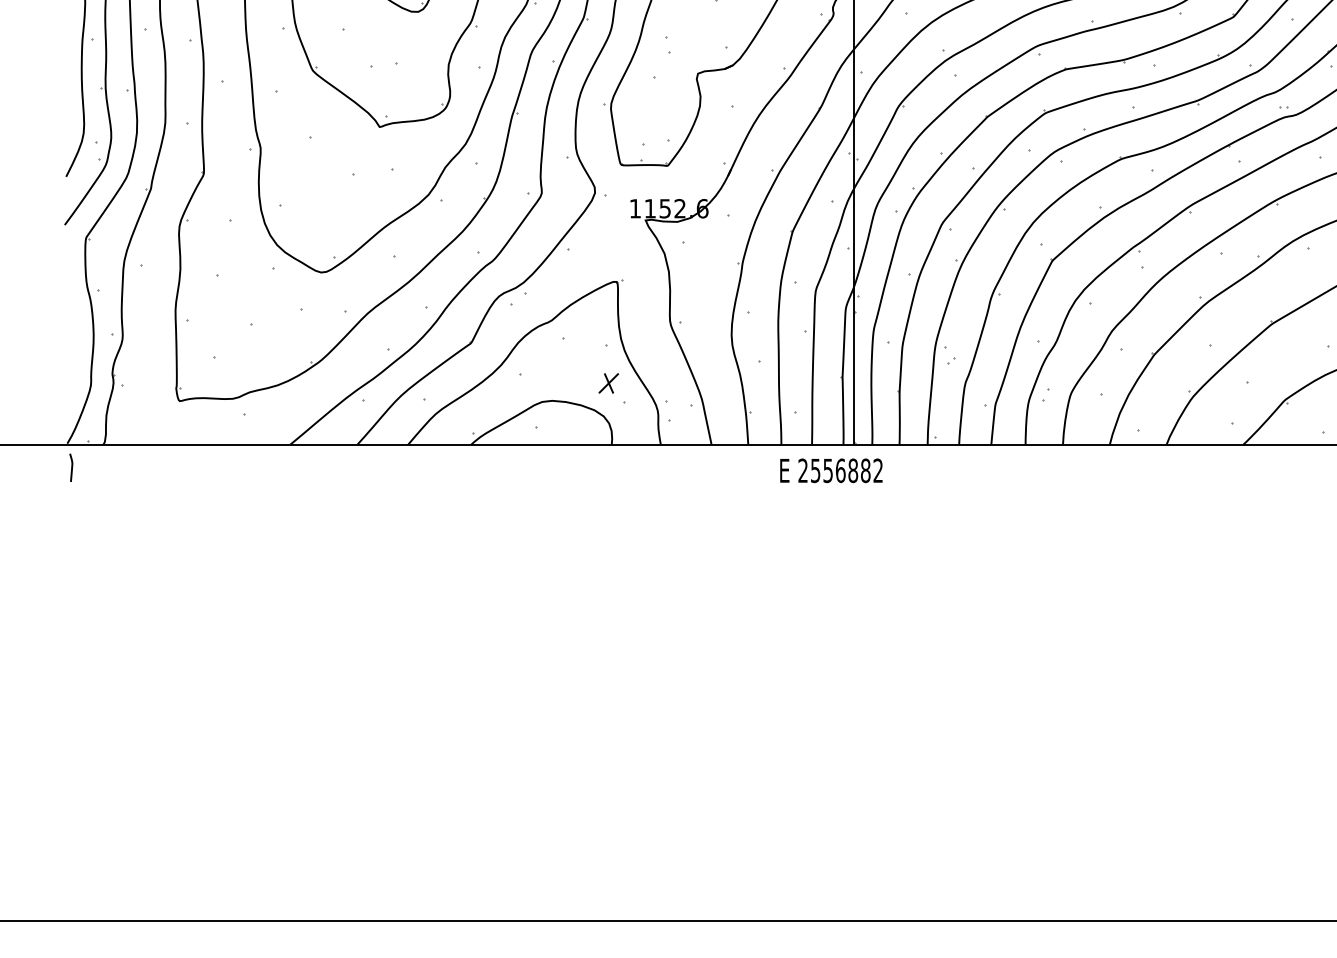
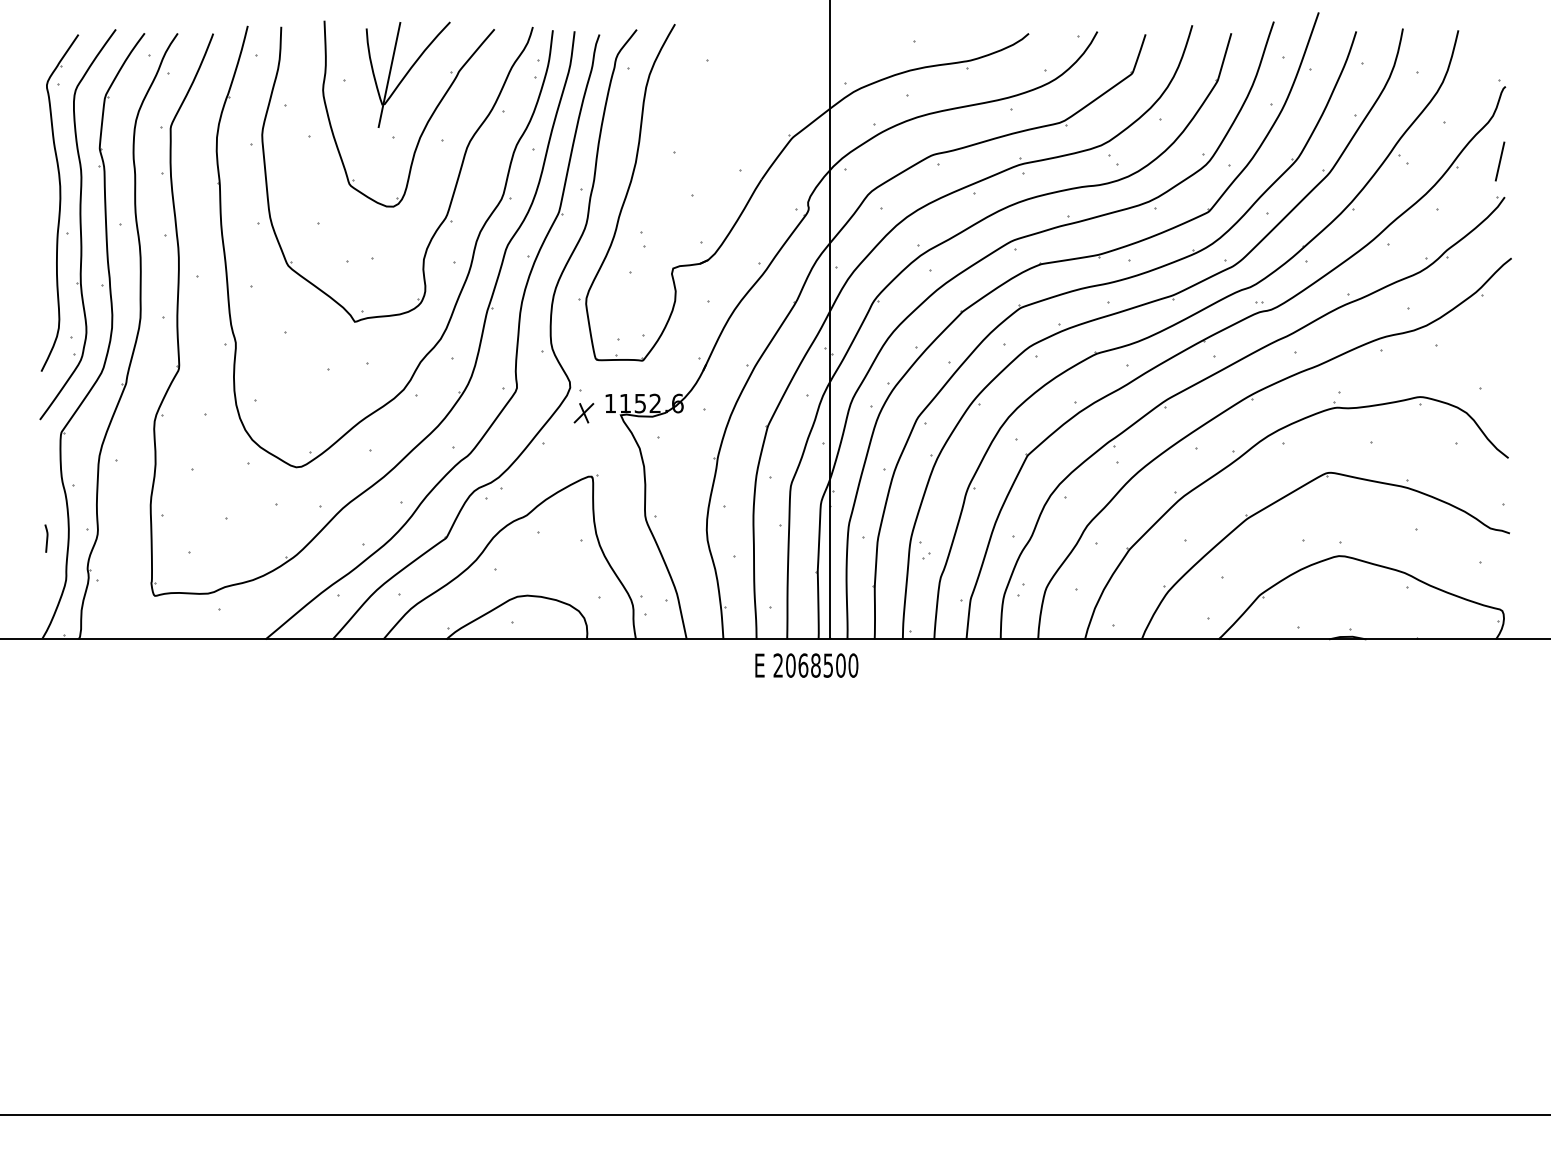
part: (608, 383) -> (583, 413), moved
curve: (71, 467) -> (46, 538), moved
text: (847, 470) -> (822, 665), 2556882 -> 2068500

